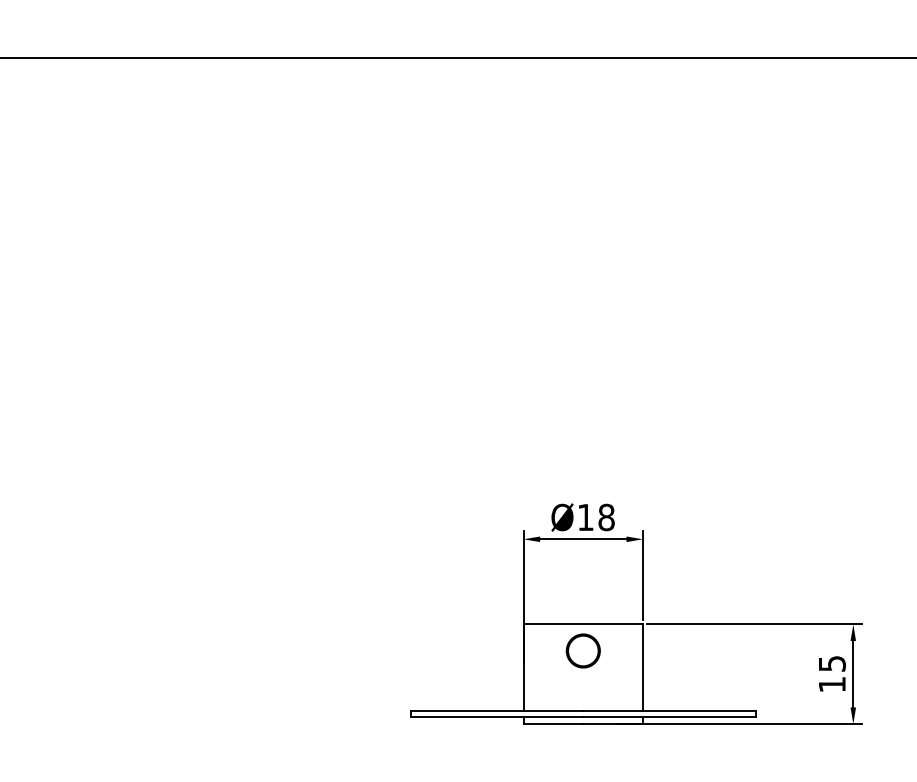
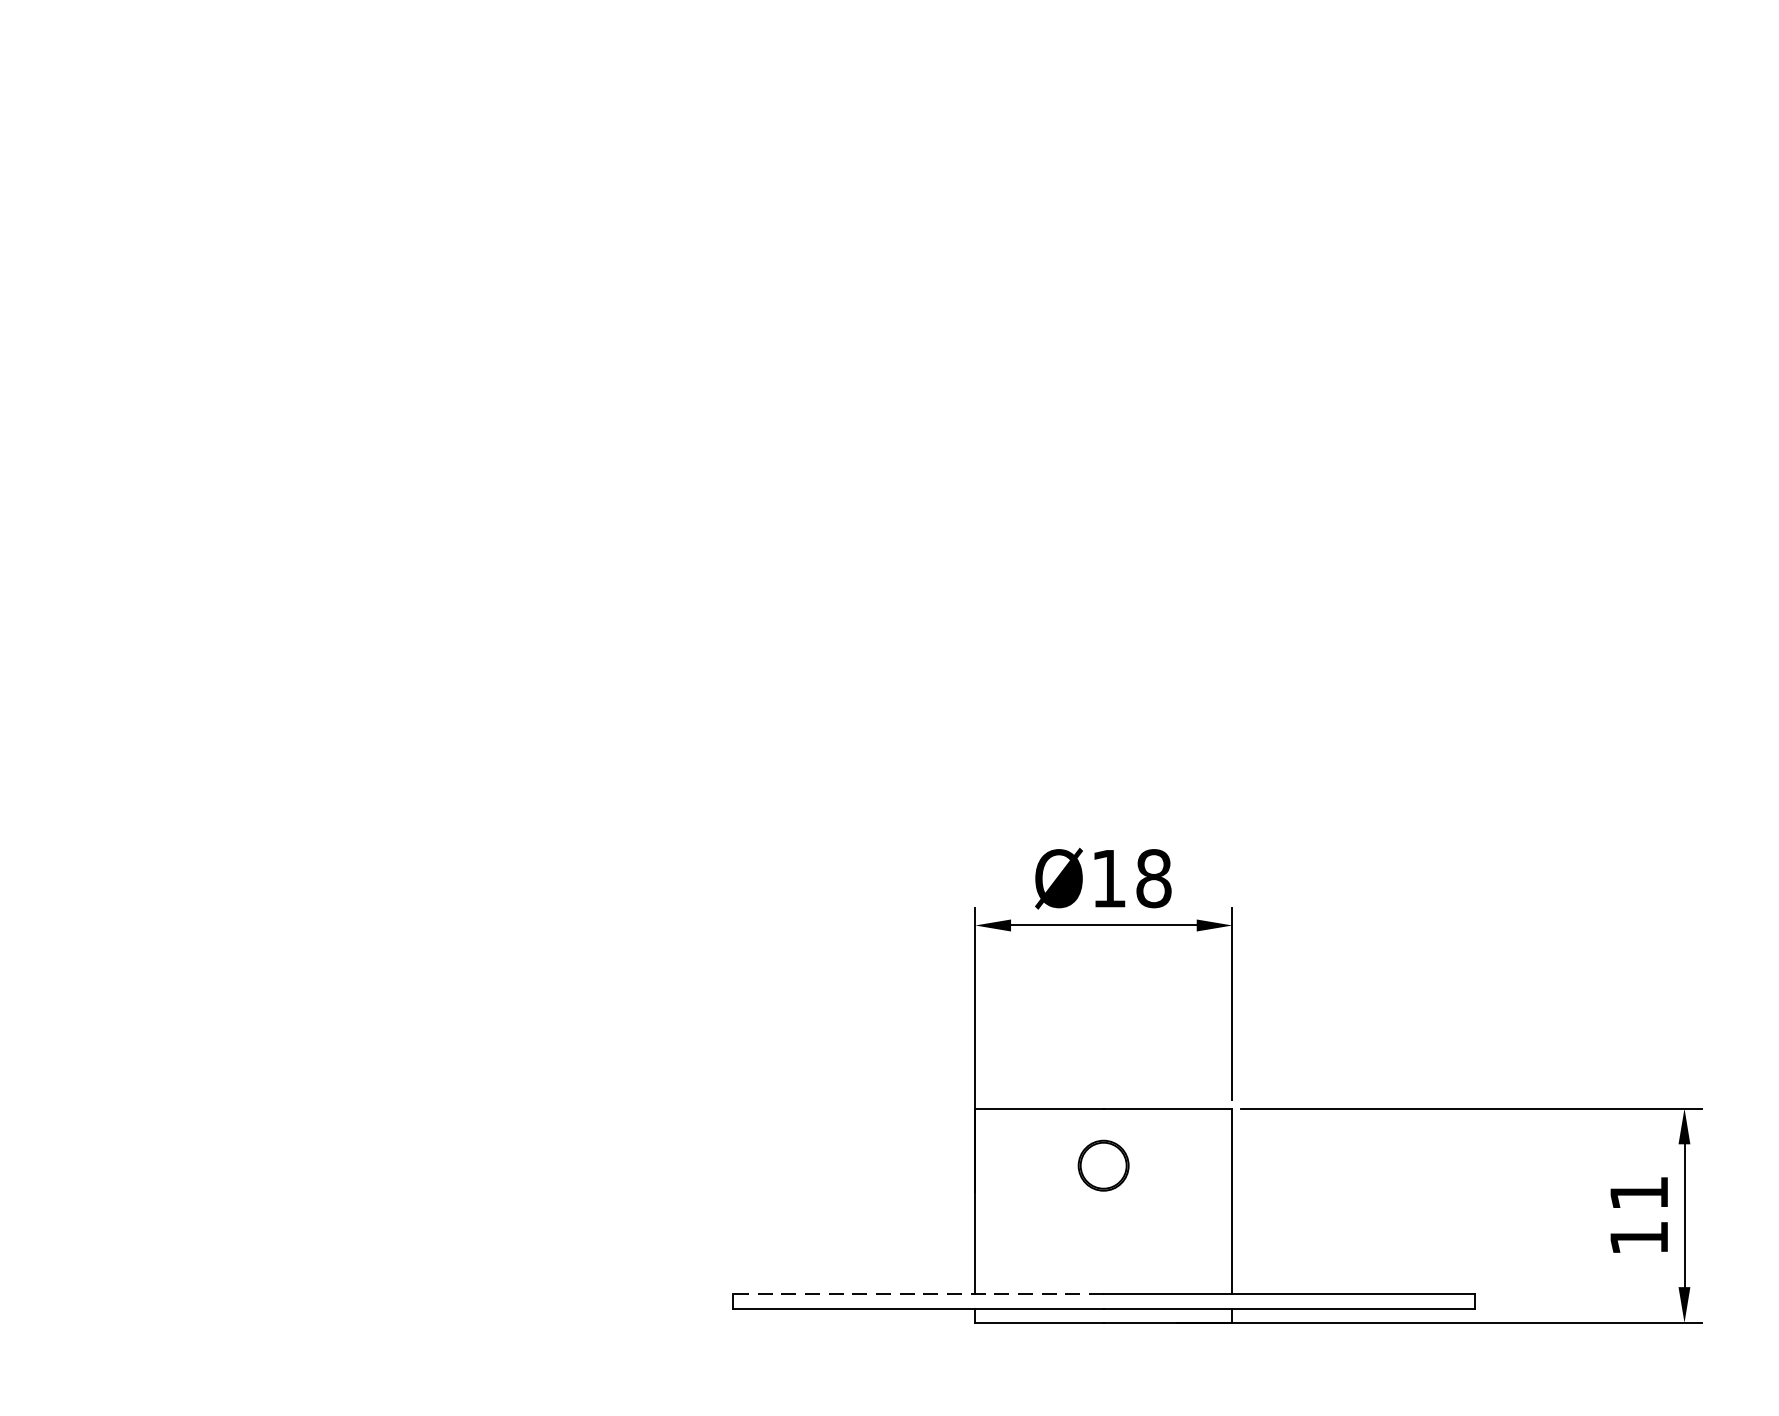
part: (582, 650) -> (1102, 1164), size x0.7
text: (832, 663) -> (1639, 1192), 15 -> 11
line: (496, 710) -> (917, 1293), solid -> dashed

